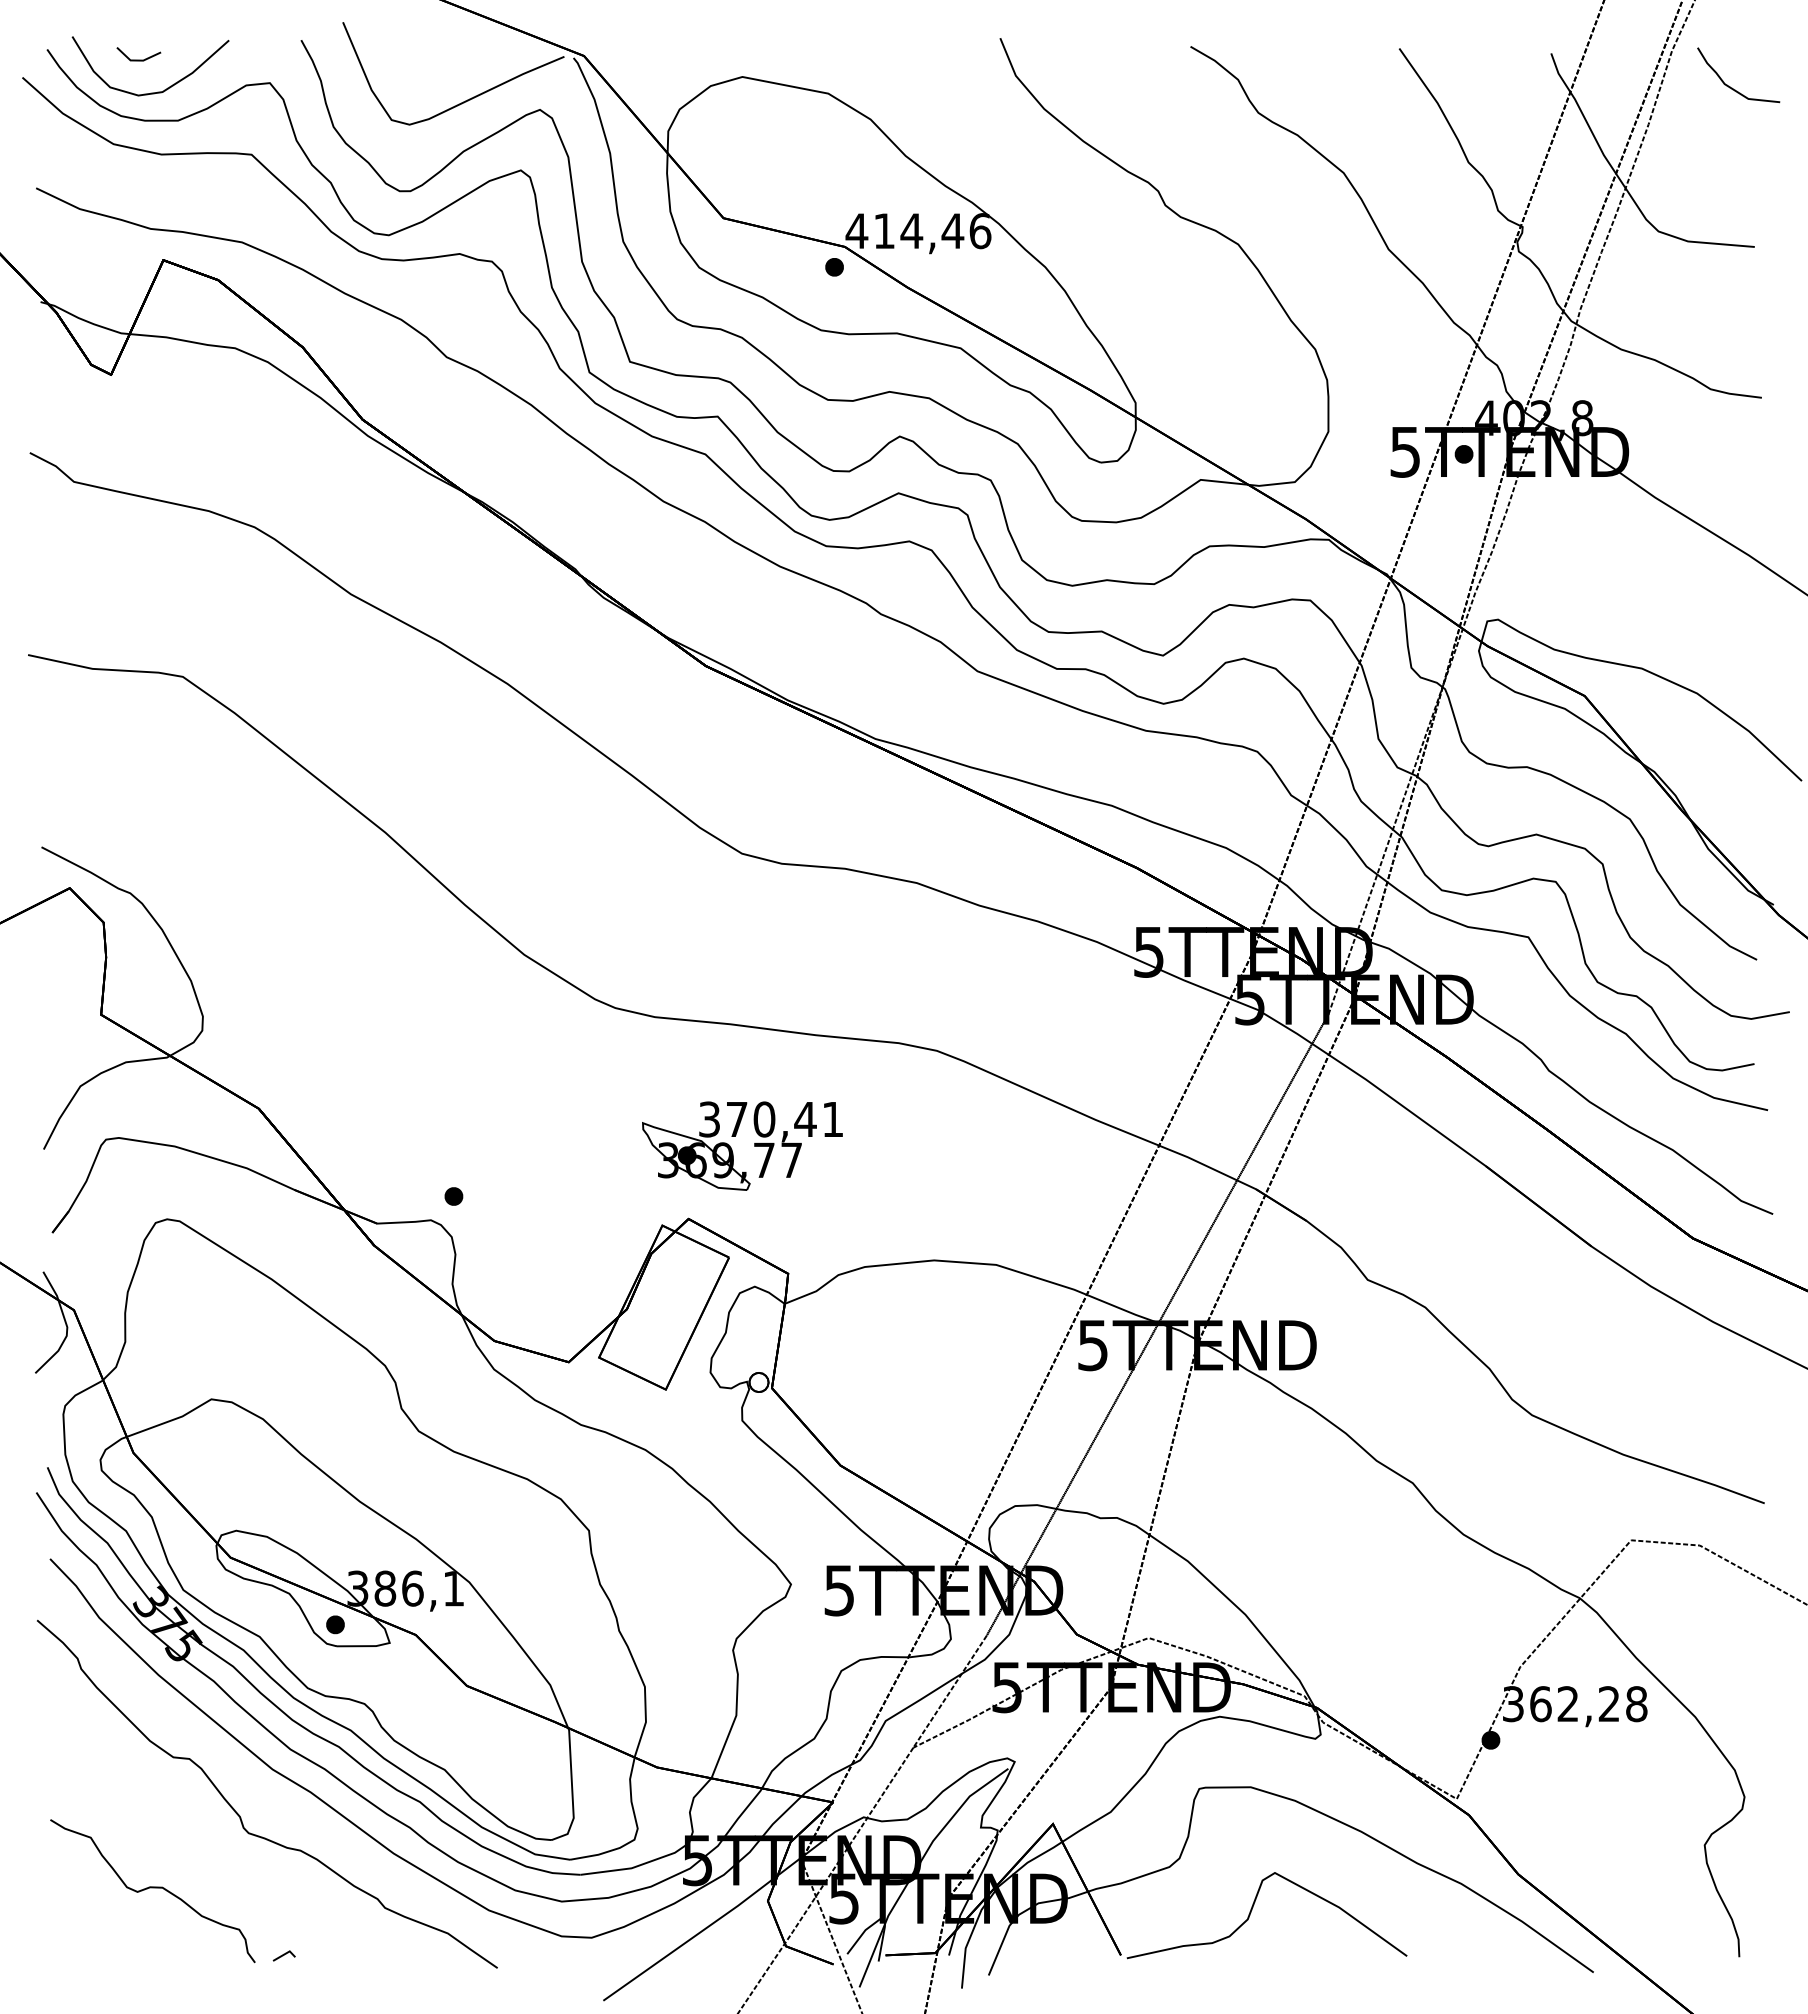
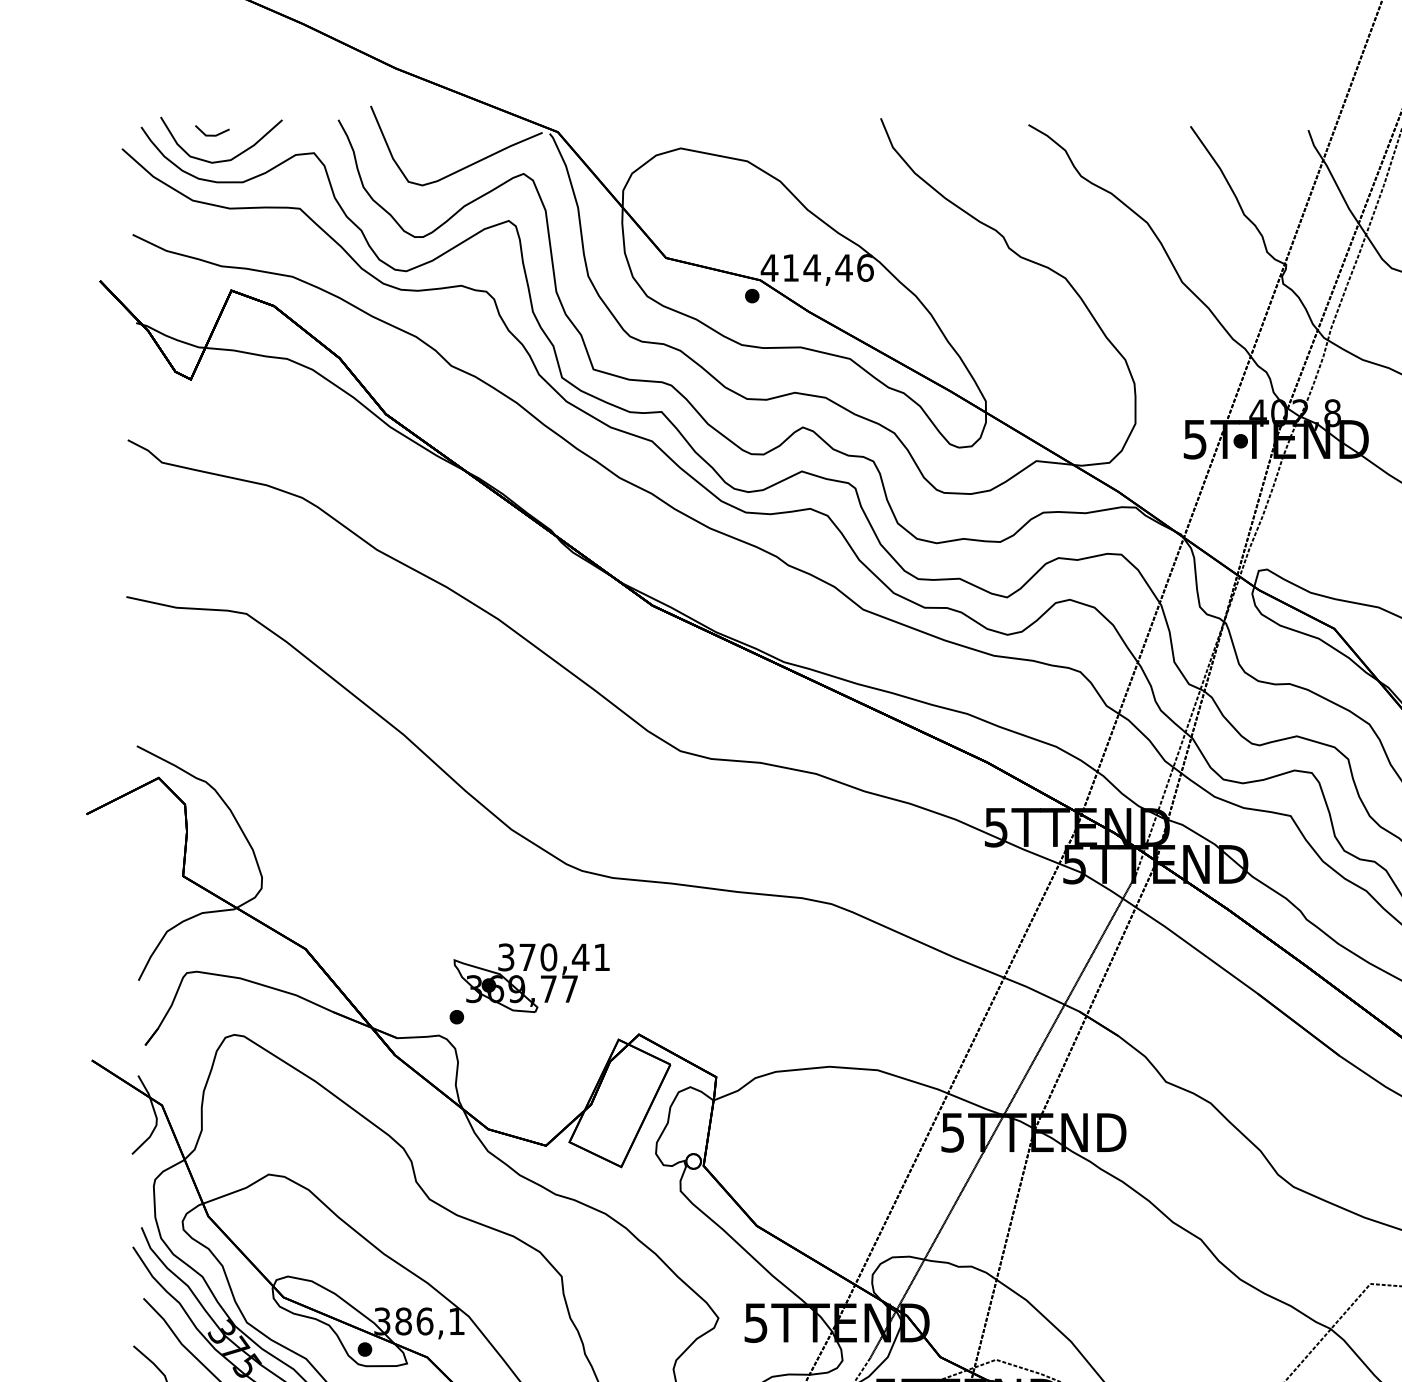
part: (732, 1149) -> (524, 980), moved

